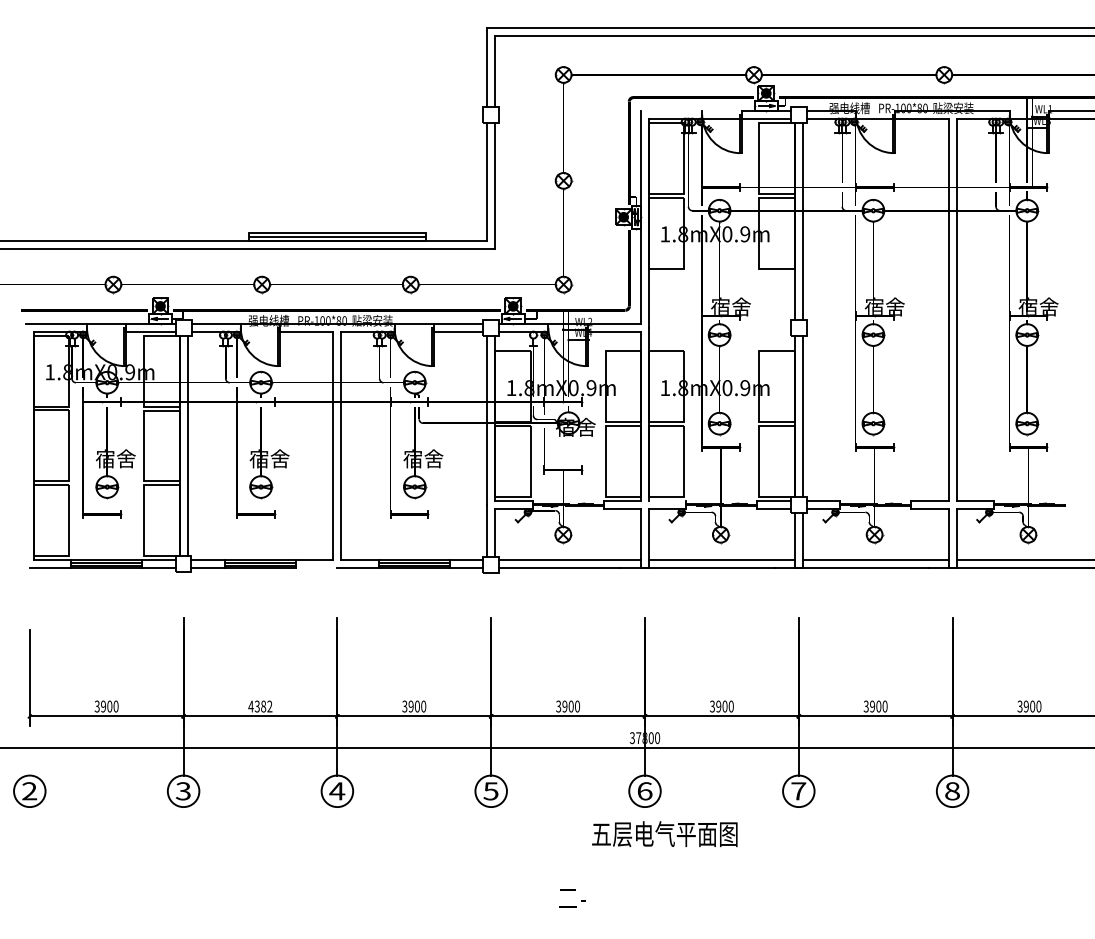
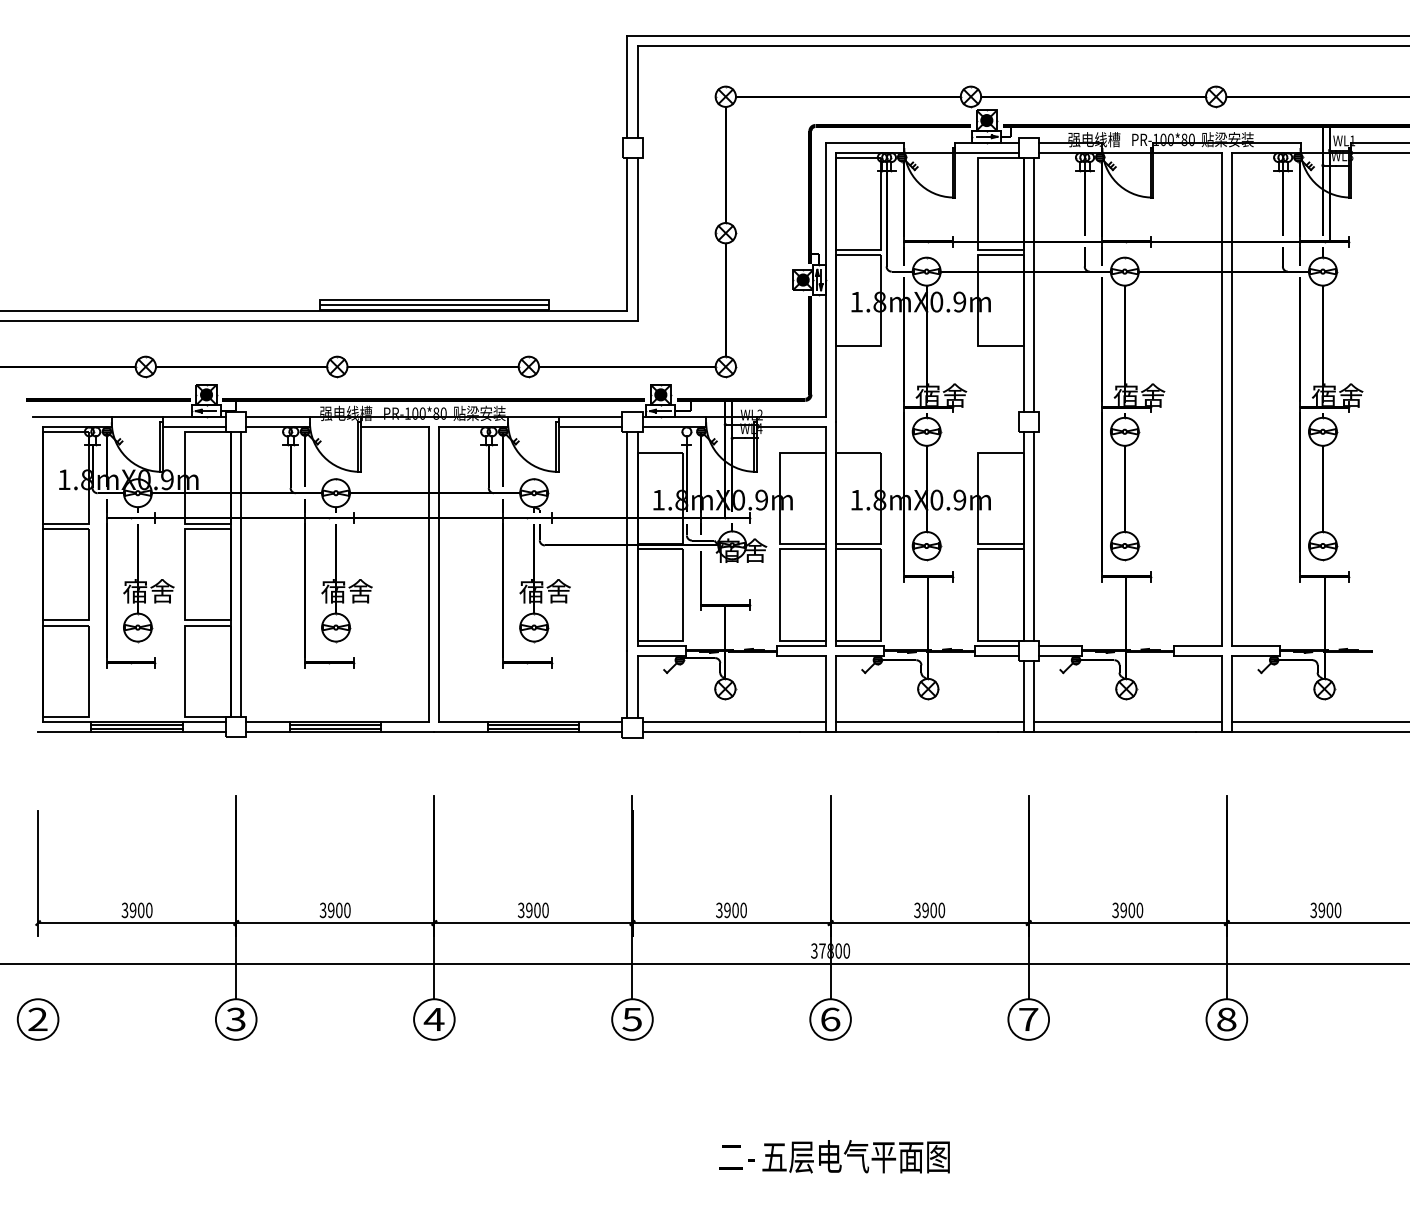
line: (671, 110) -> (864, 142), added
line: (667, 500) -> (859, 645), added
line: (316, 568) -> (407, 732), added
text: (259, 706) -> (334, 910), 4382 -> 3900
text: (664, 833) -> (855, 1156), moved

